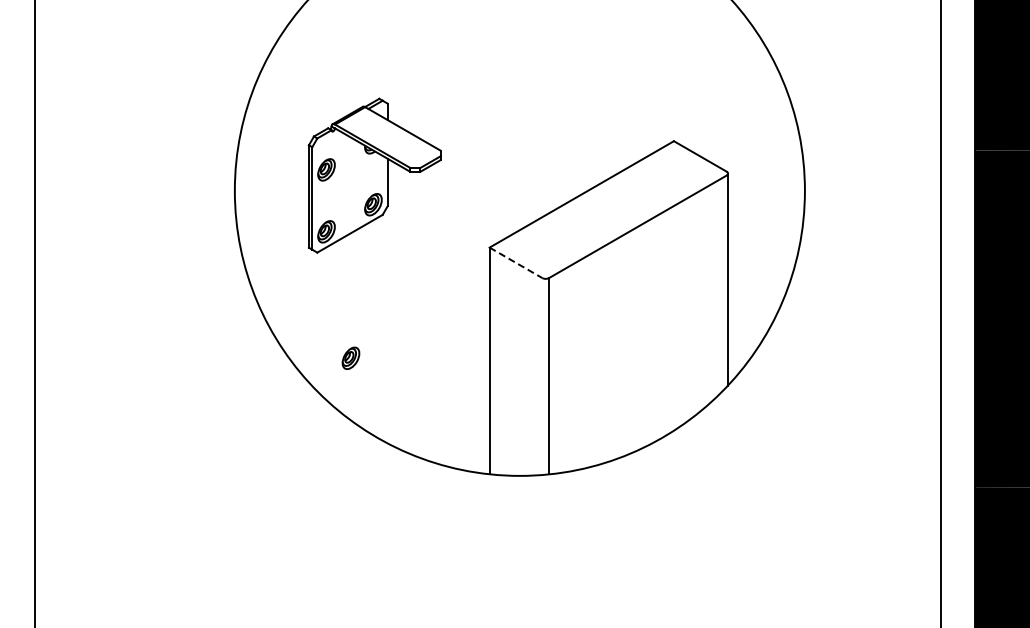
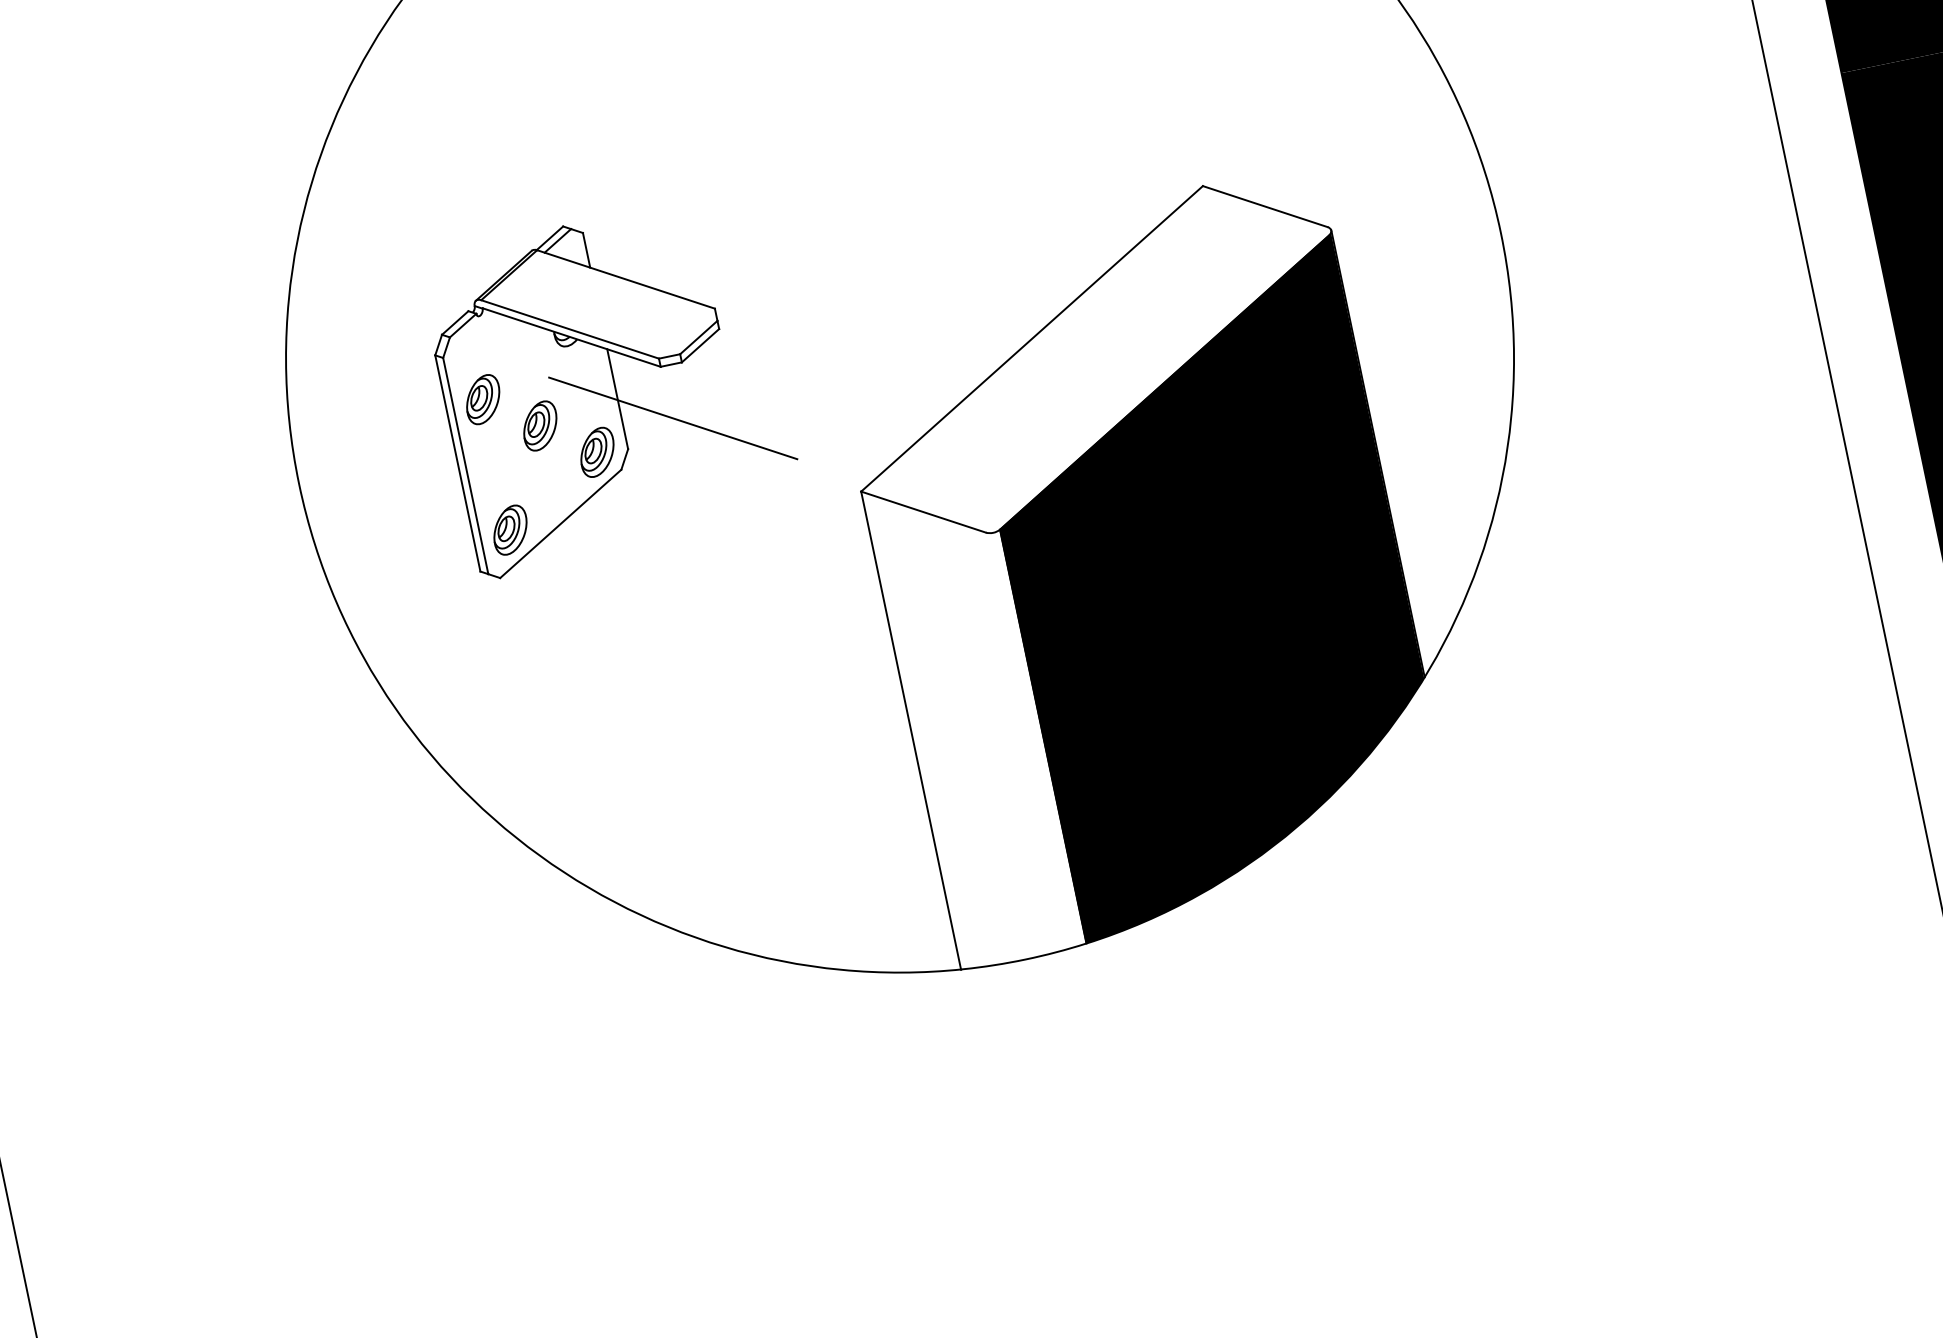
line: (410, 196) -> (671, 418), added
line: (516, 263) -> (924, 513), dashed -> solid
fill: (637, 323) -> (1206, 586), added
part: (350, 357) -> (538, 424), moved

